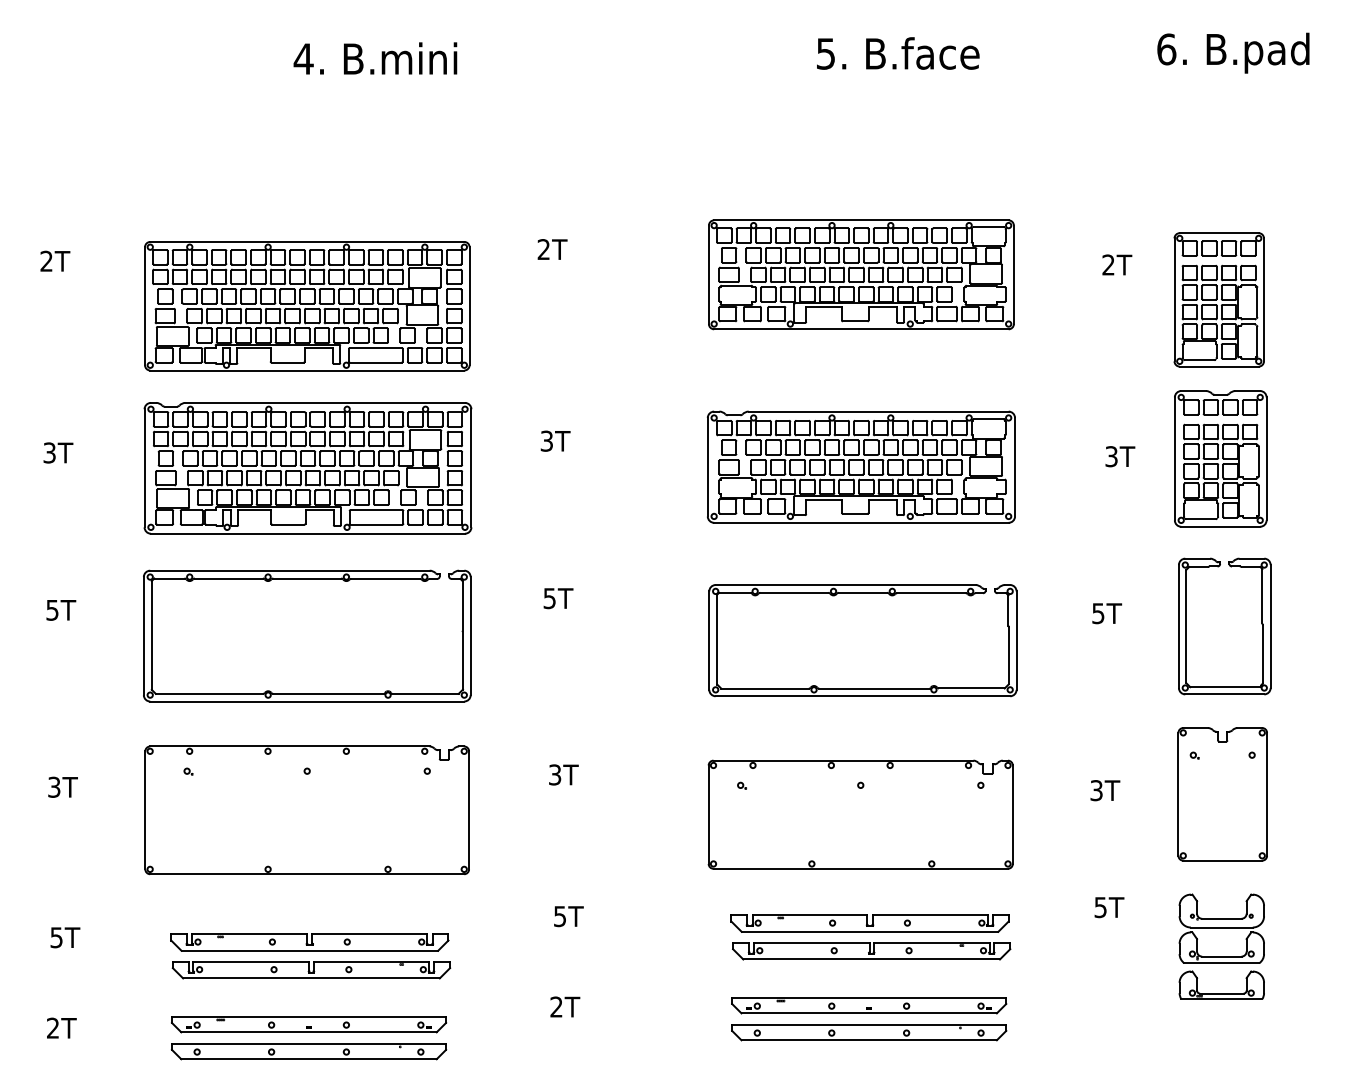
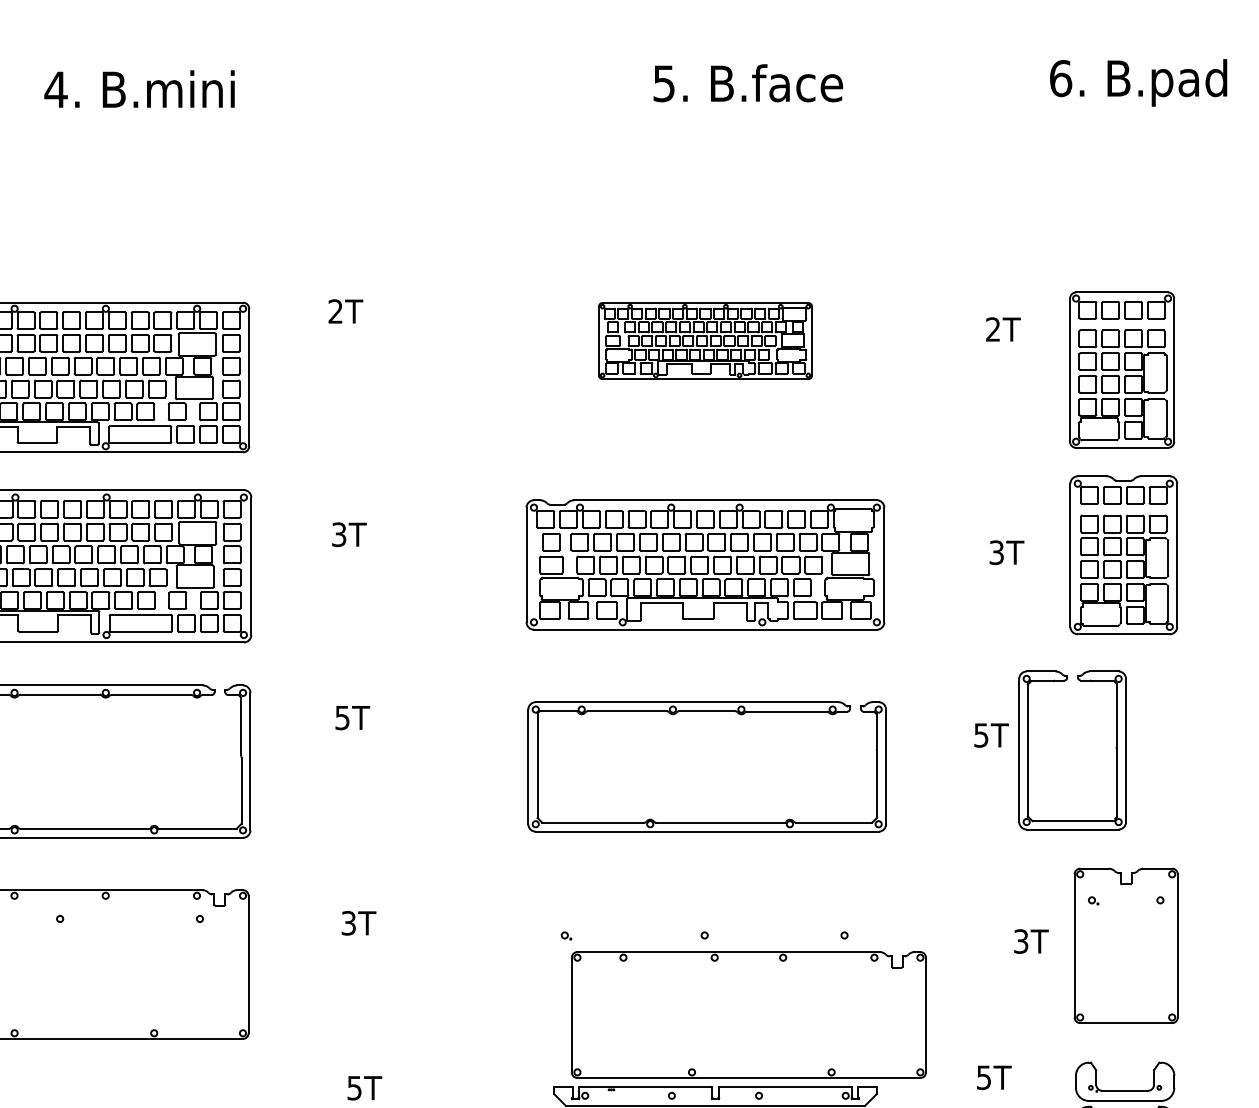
part: (861, 274) -> (705, 340), size x0.6
part: (1261, 624) -> (1115, 748), moved
text: (1105, 790) -> (1031, 941), moved
part: (860, 814) -> (748, 1014), moved

